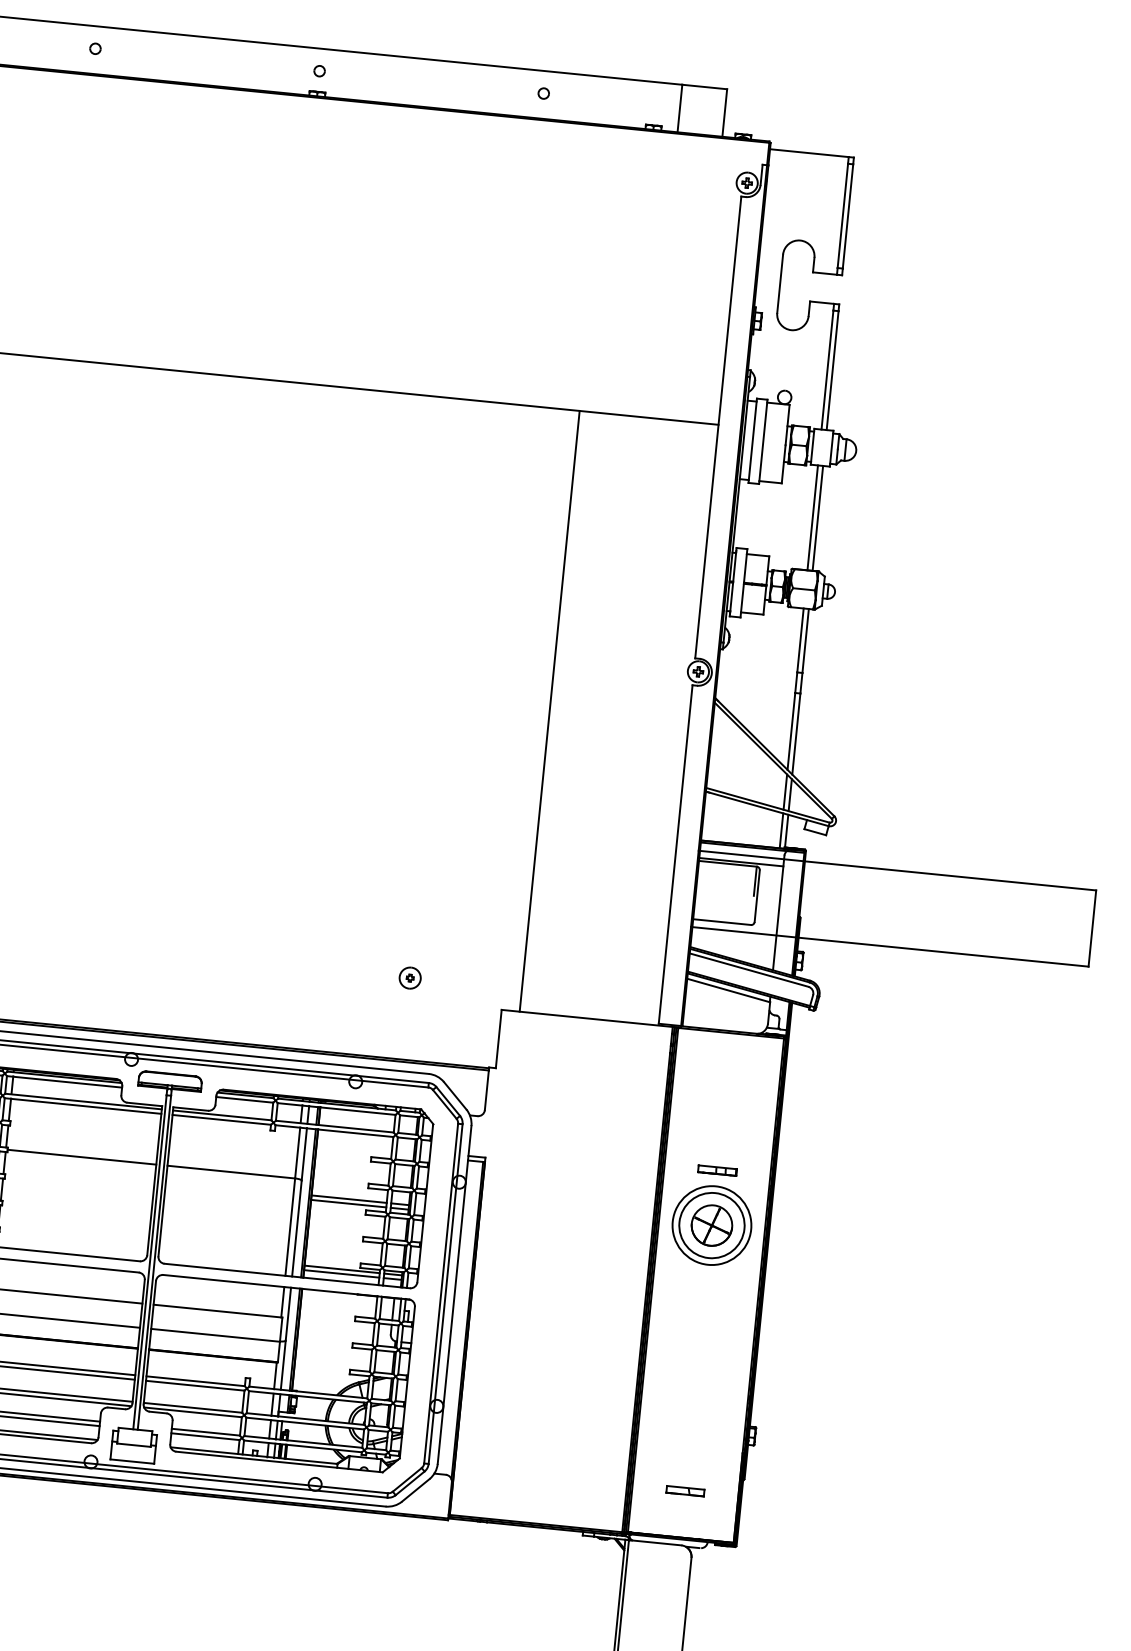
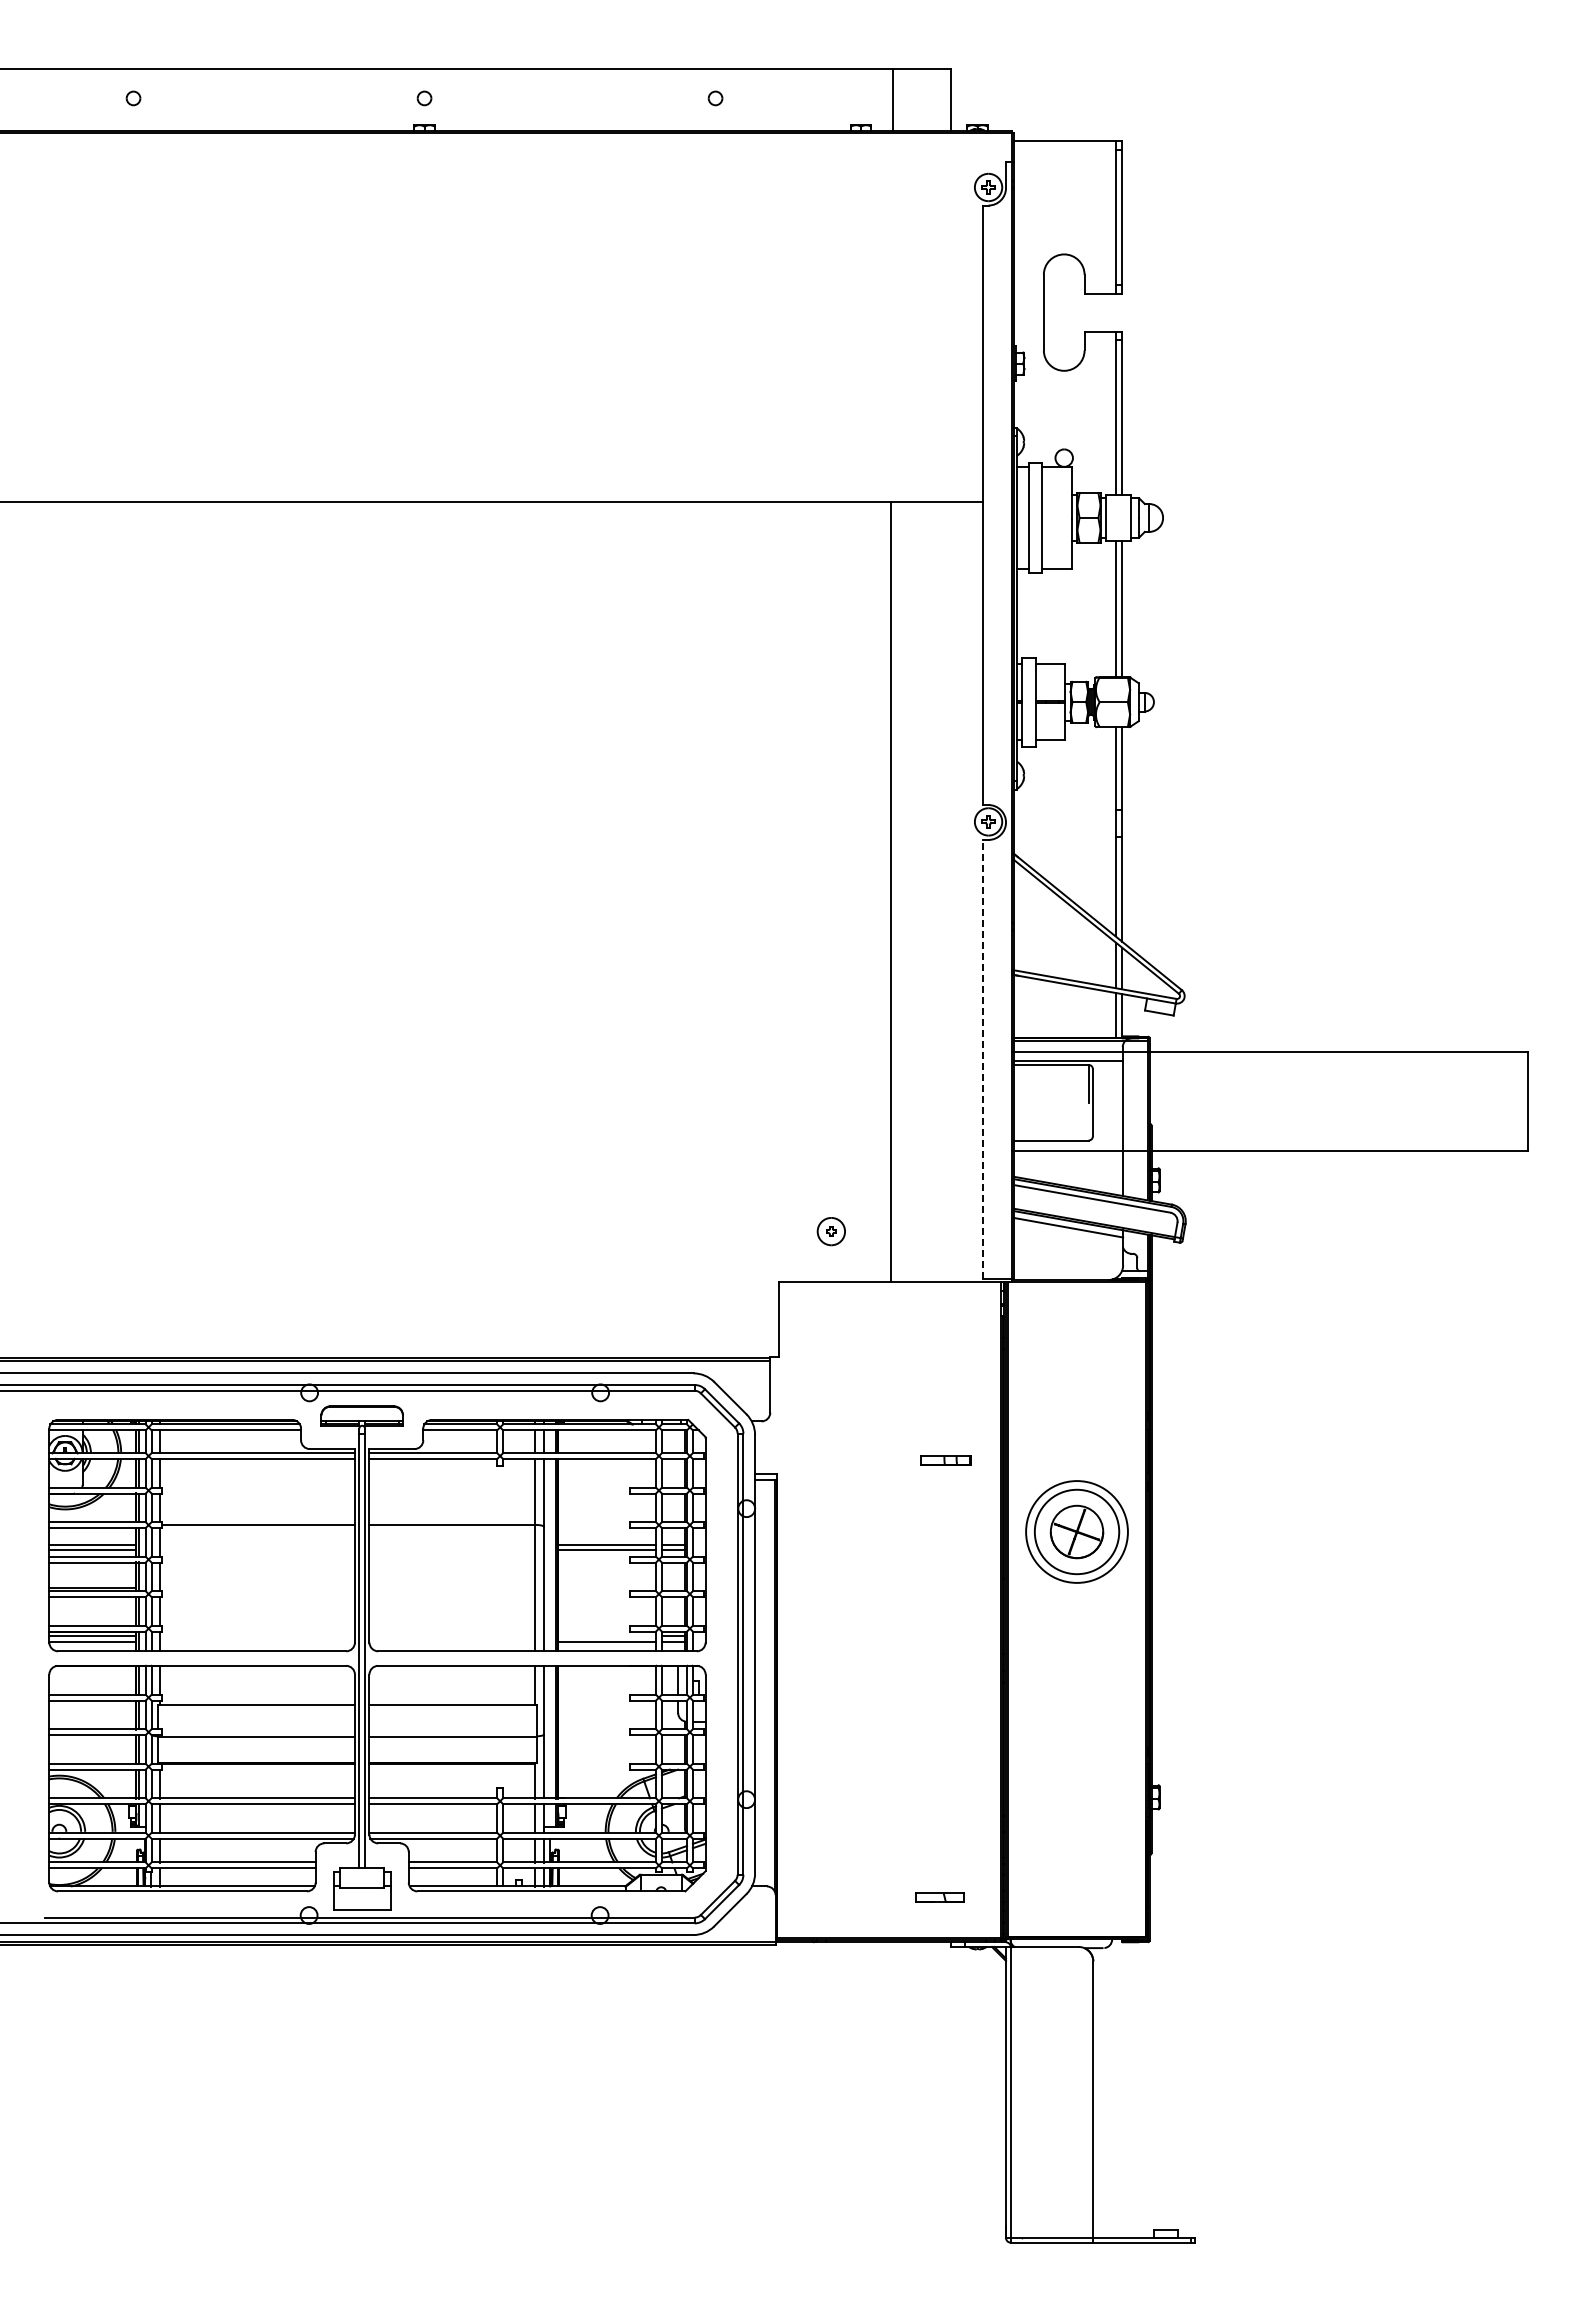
line: (549, 711) -> (891, 891), moved
line: (675, 854) -> (982, 1059), solid -> dashed
part: (409, 977) -> (830, 1231), moved
part: (717, 1170) -> (945, 1460), moved
line: (342, 1269) -> (607, 1635), removed
part: (685, 1490) -> (939, 1897), moved

